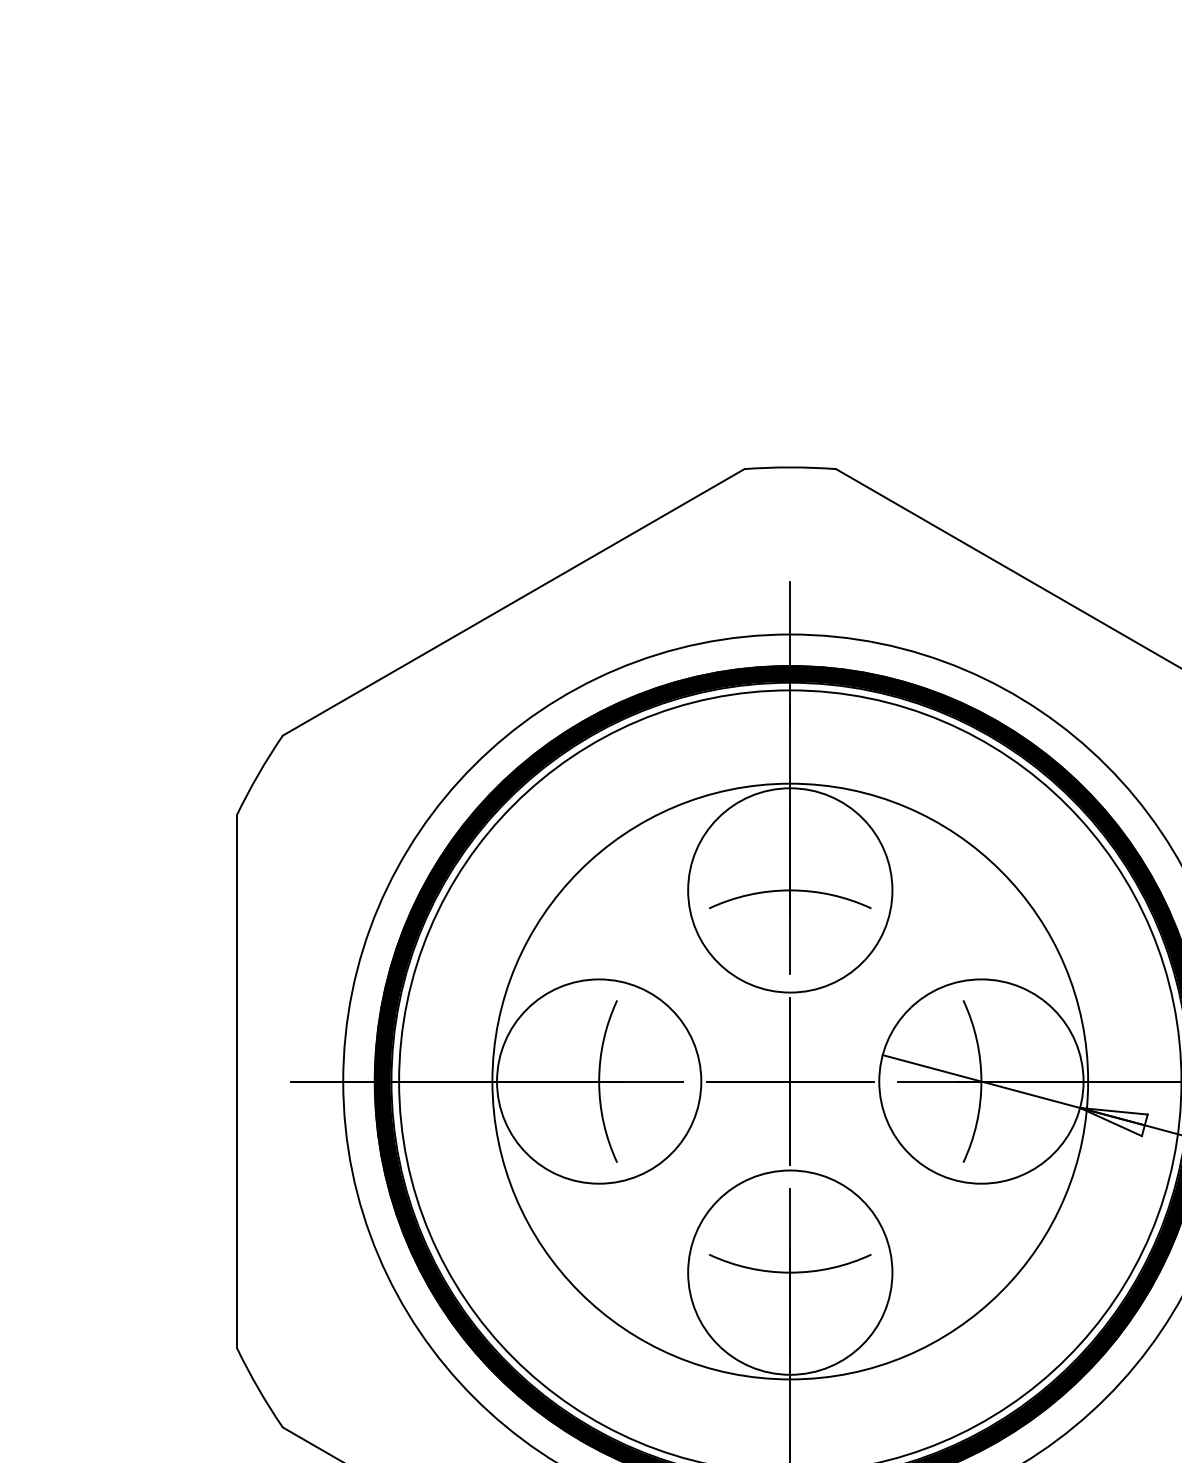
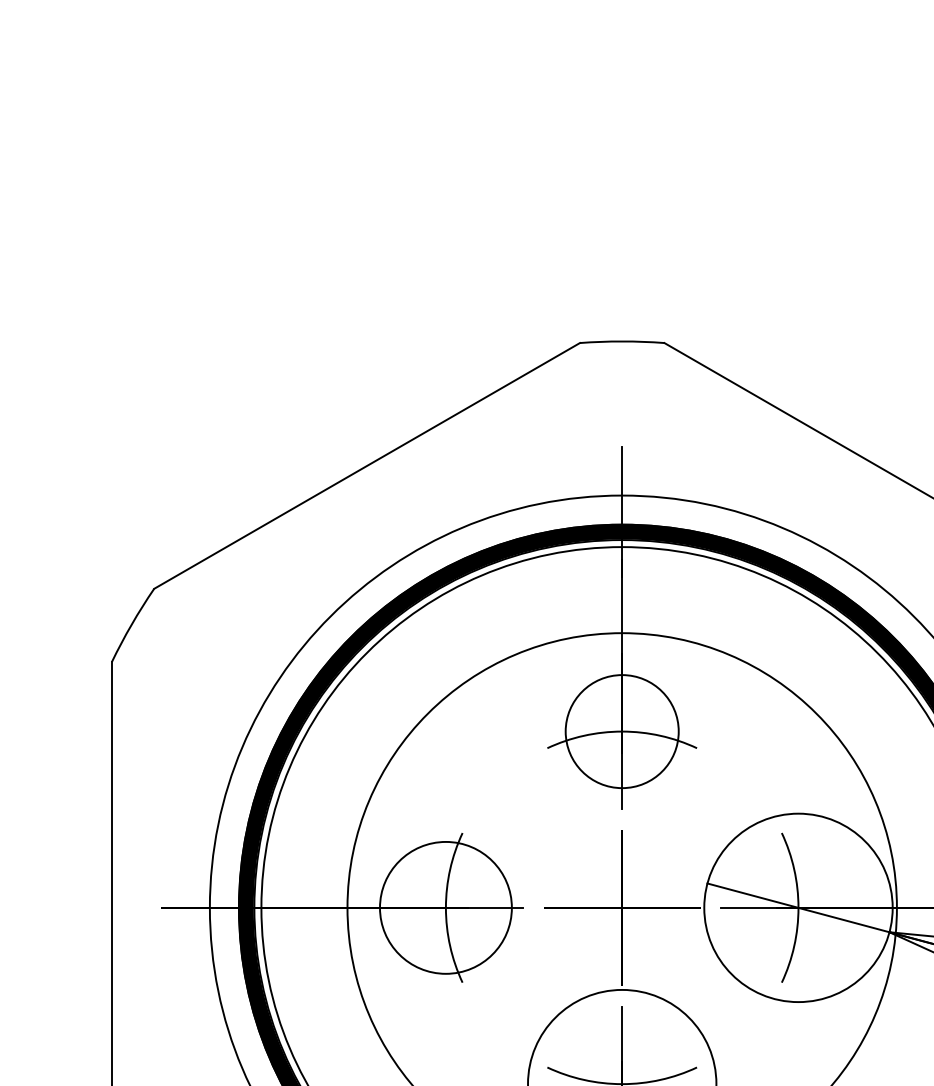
circle: (790, 890) -> (622, 731), size x0.6
circle: (599, 1081) -> (446, 907), size x0.7

